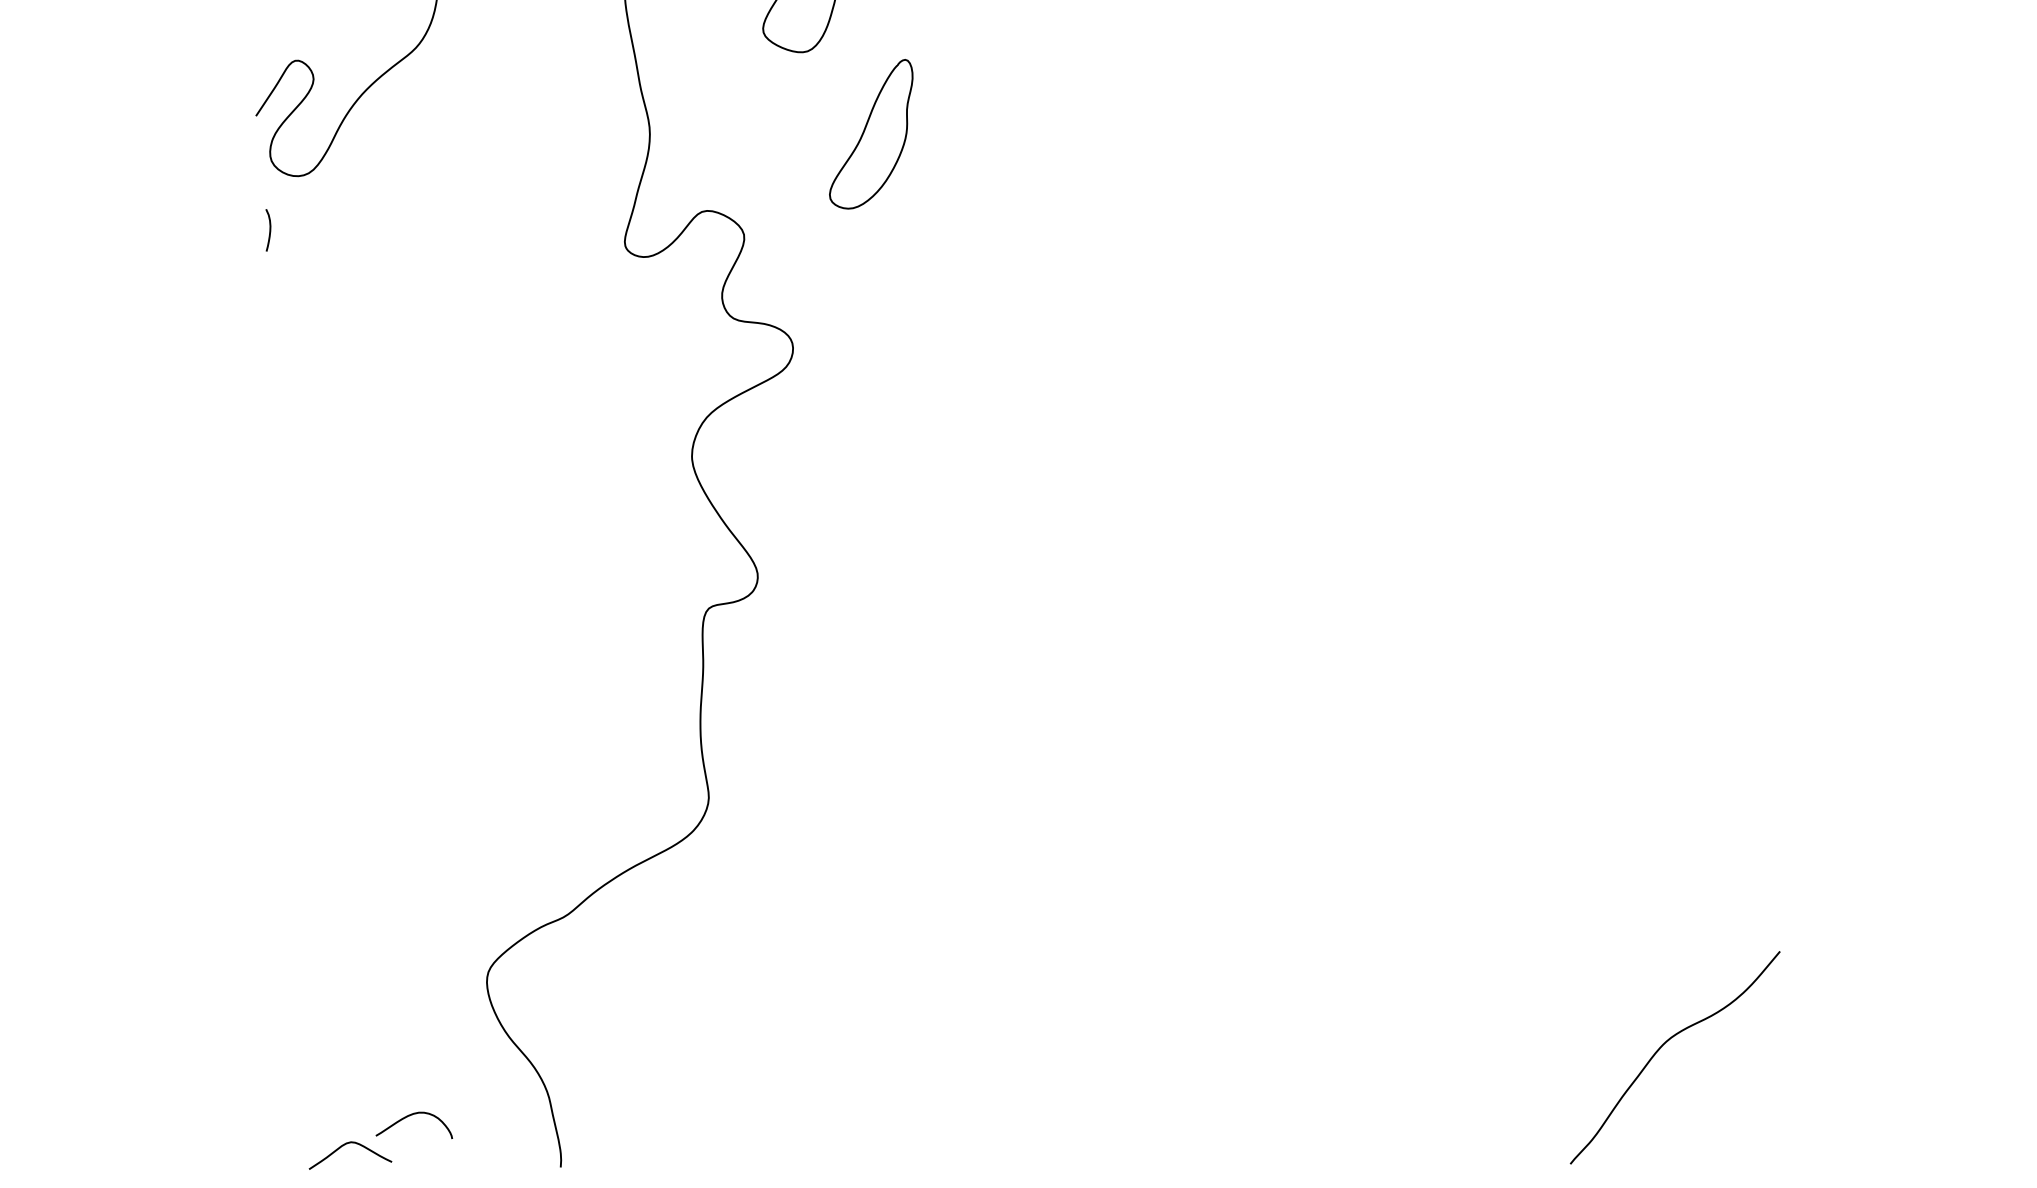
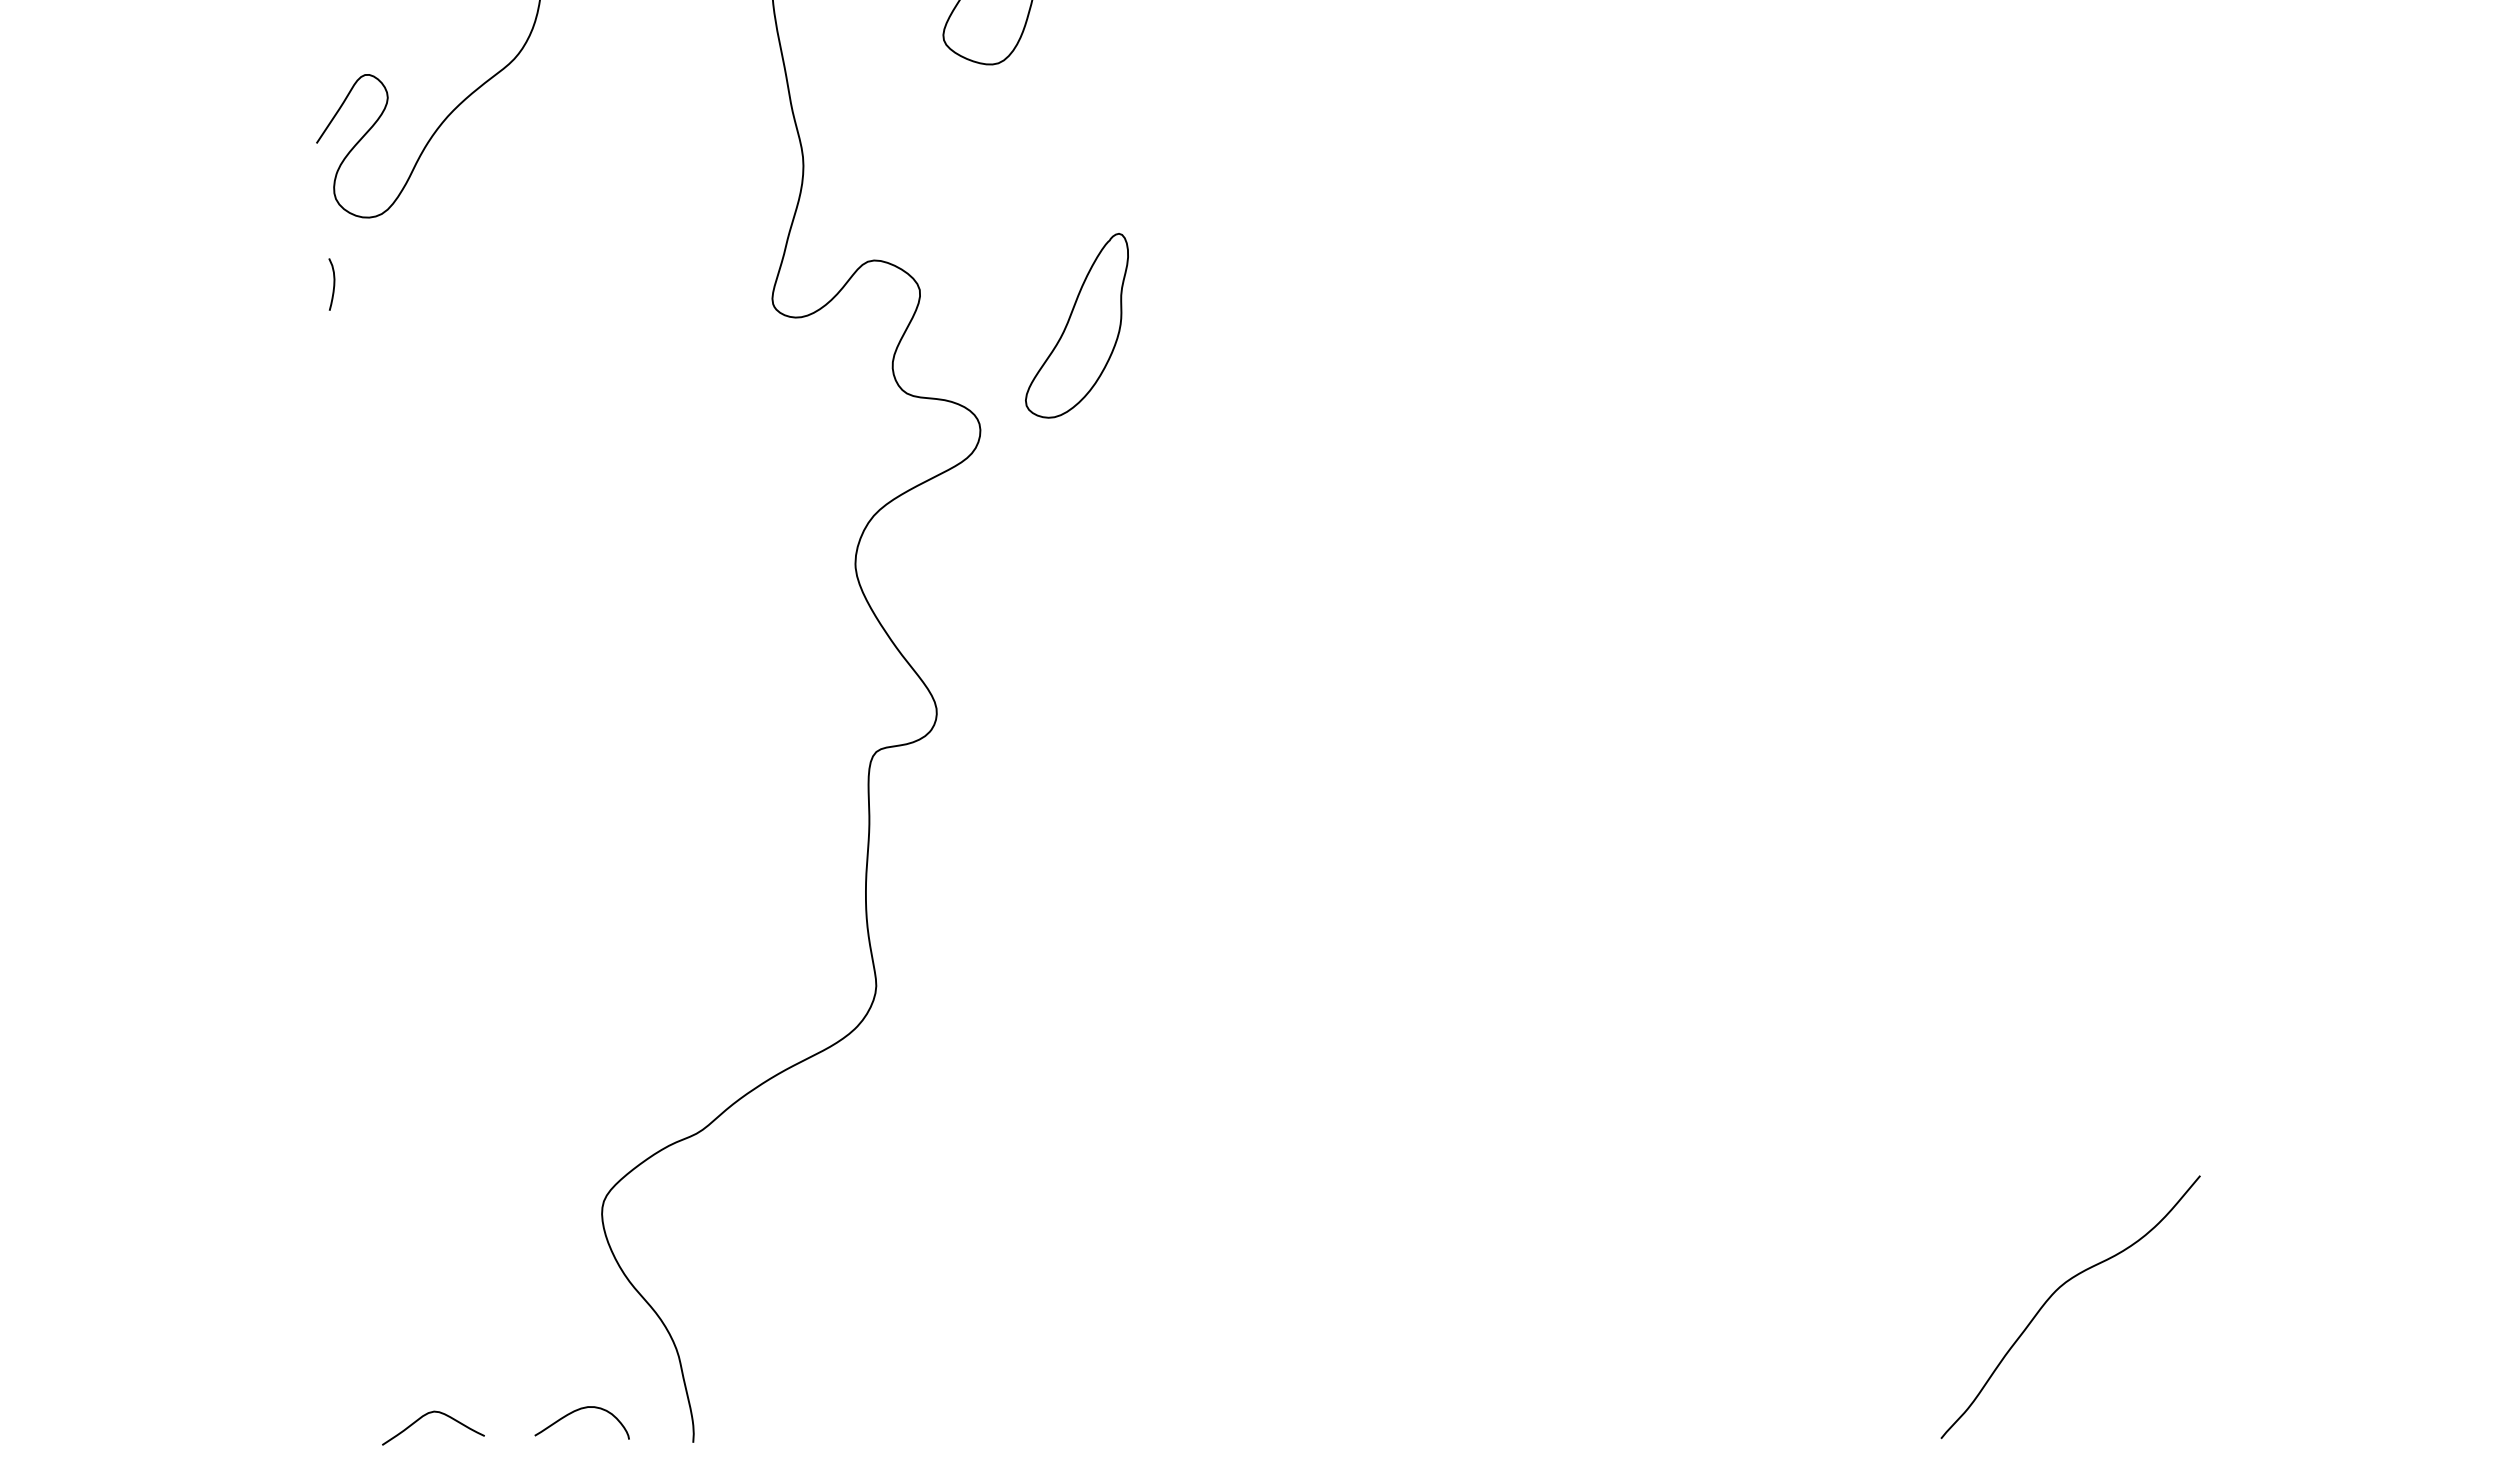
part: (870, 134) -> (1076, 325), moved
curve: (409, 1116) -> (576, 1411), moved

